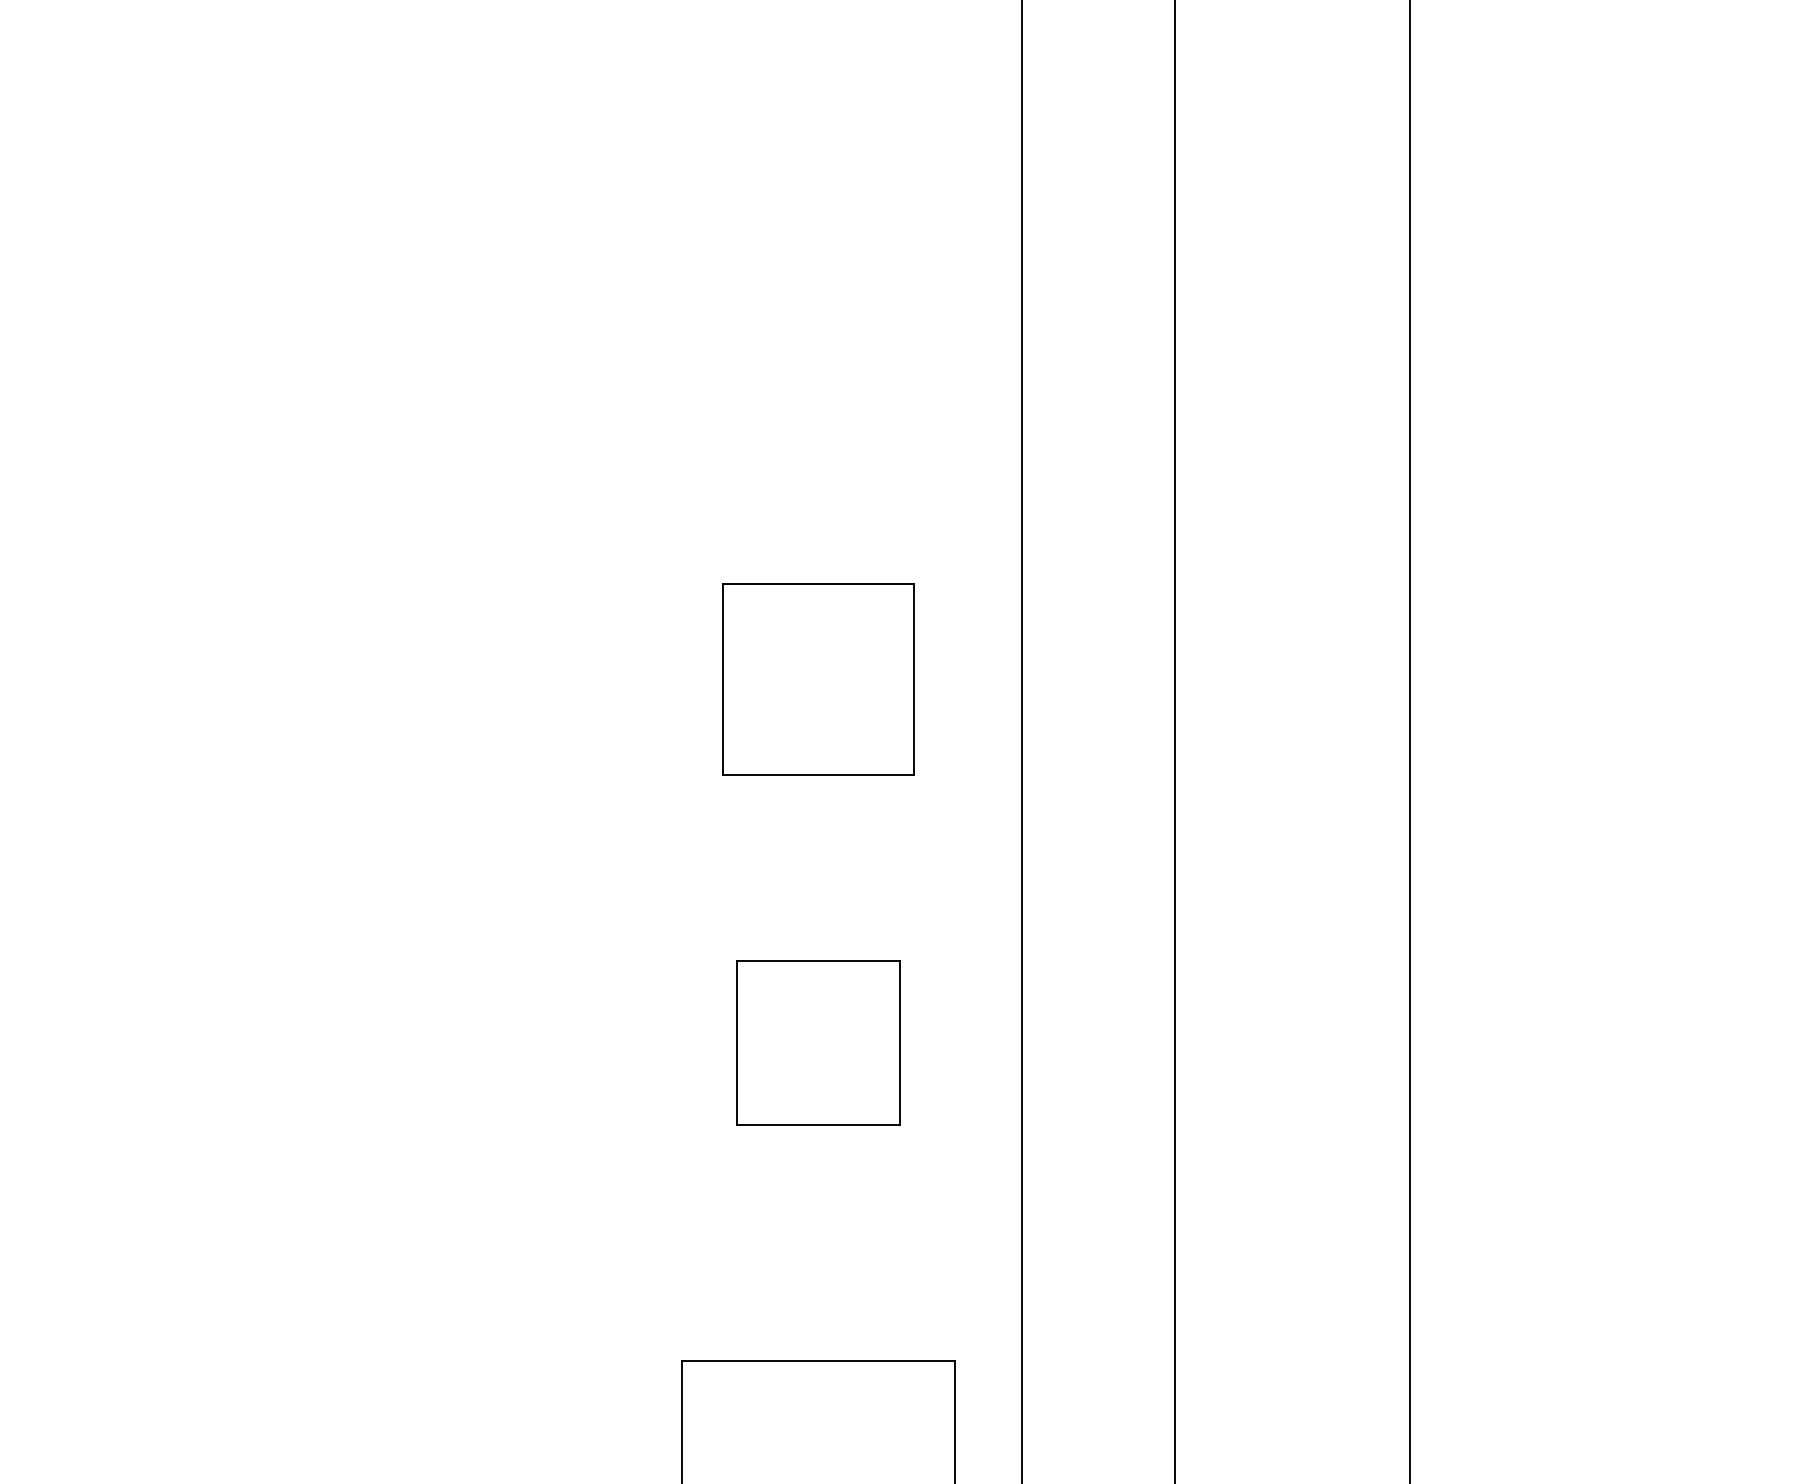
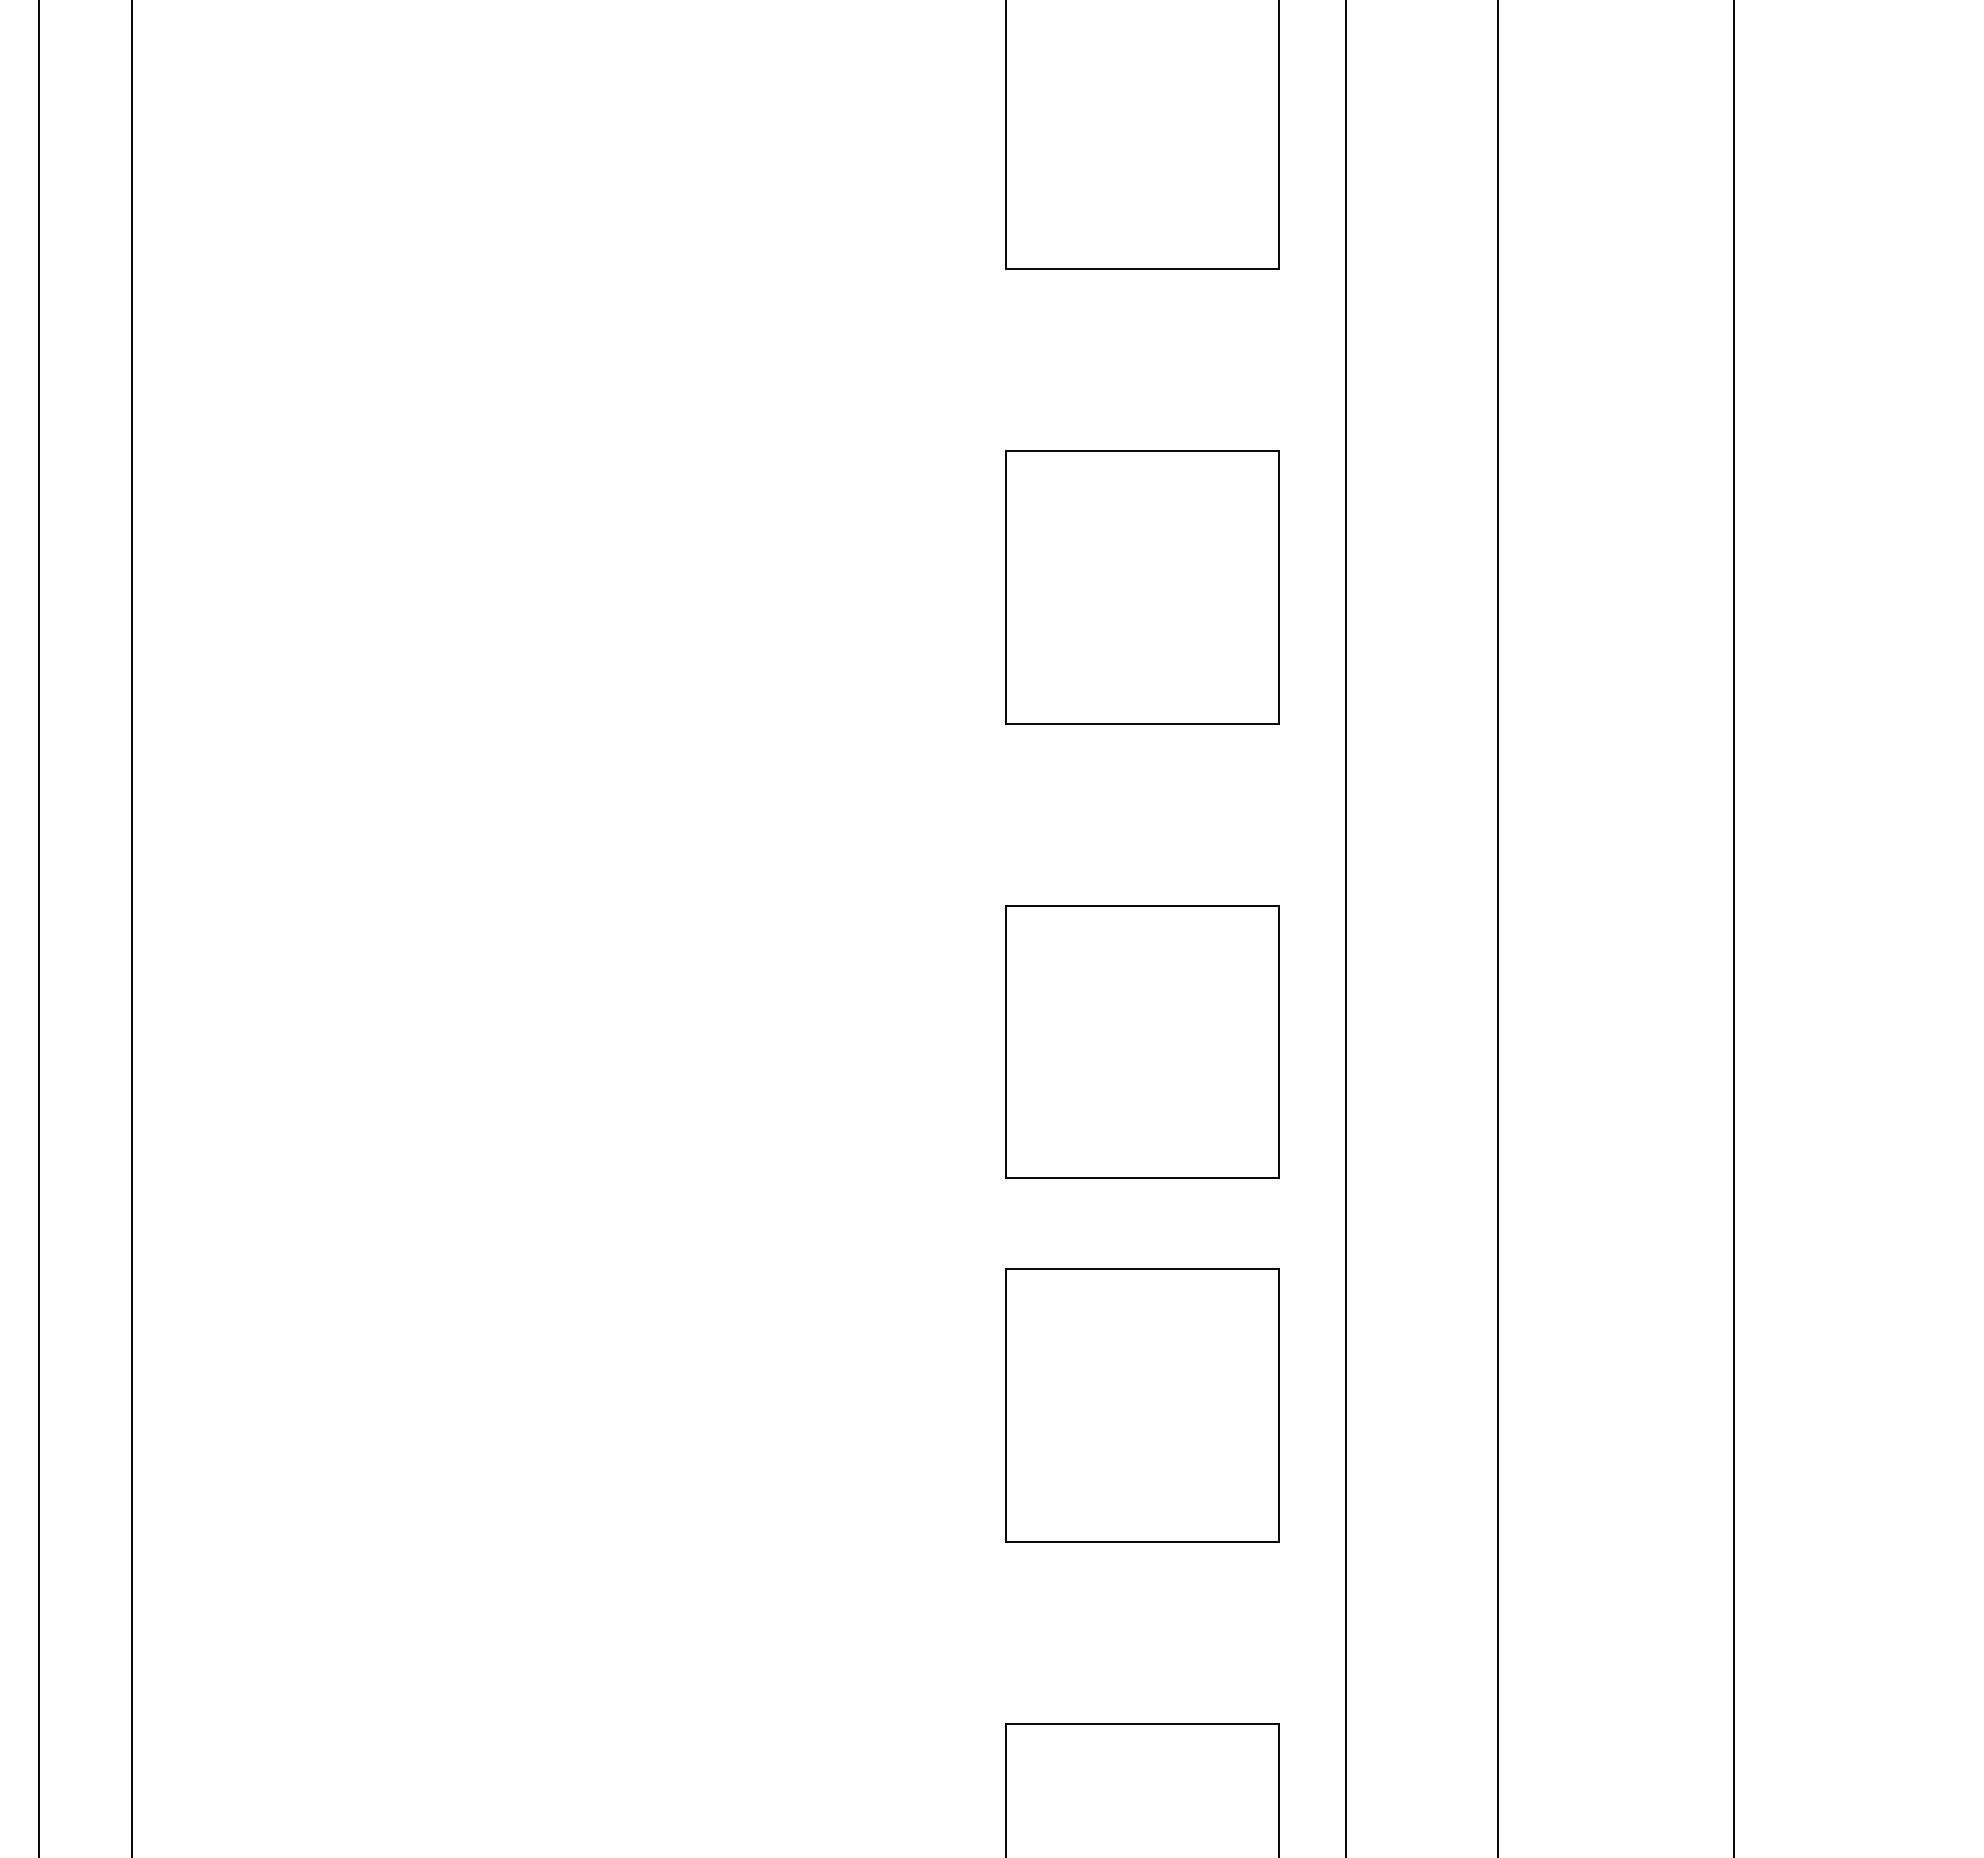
part: (818, 224) -> (1142, 587), added
part: (818, 678) -> (1142, 1041), size x1.43
part: (818, 1042) -> (1142, 1405), size x1.67

